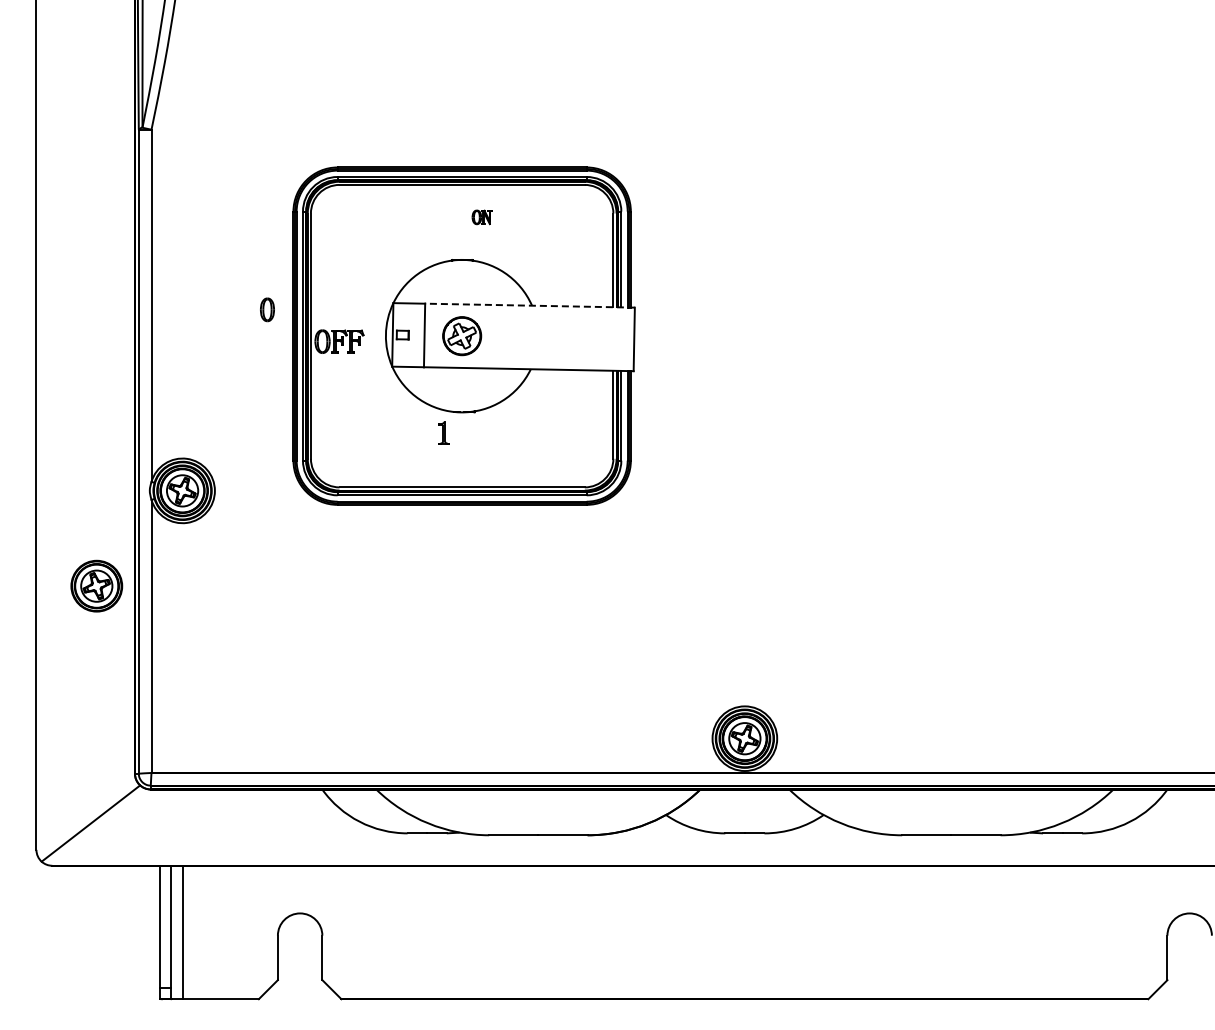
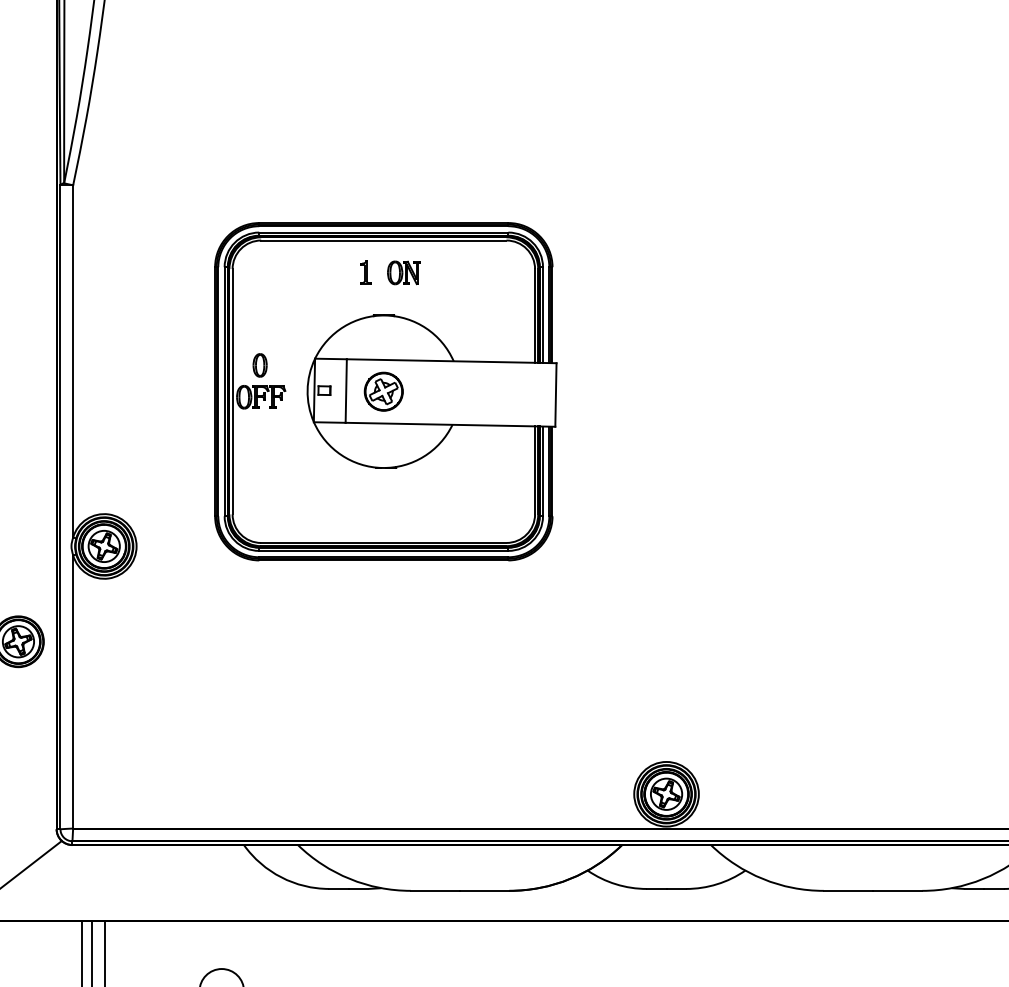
part: (481, 217) -> (403, 273), size x1.67
line: (530, 305) -> (452, 361), dashed -> solid
part: (267, 309) -> (260, 365), moved
part: (443, 432) -> (365, 272), moved

